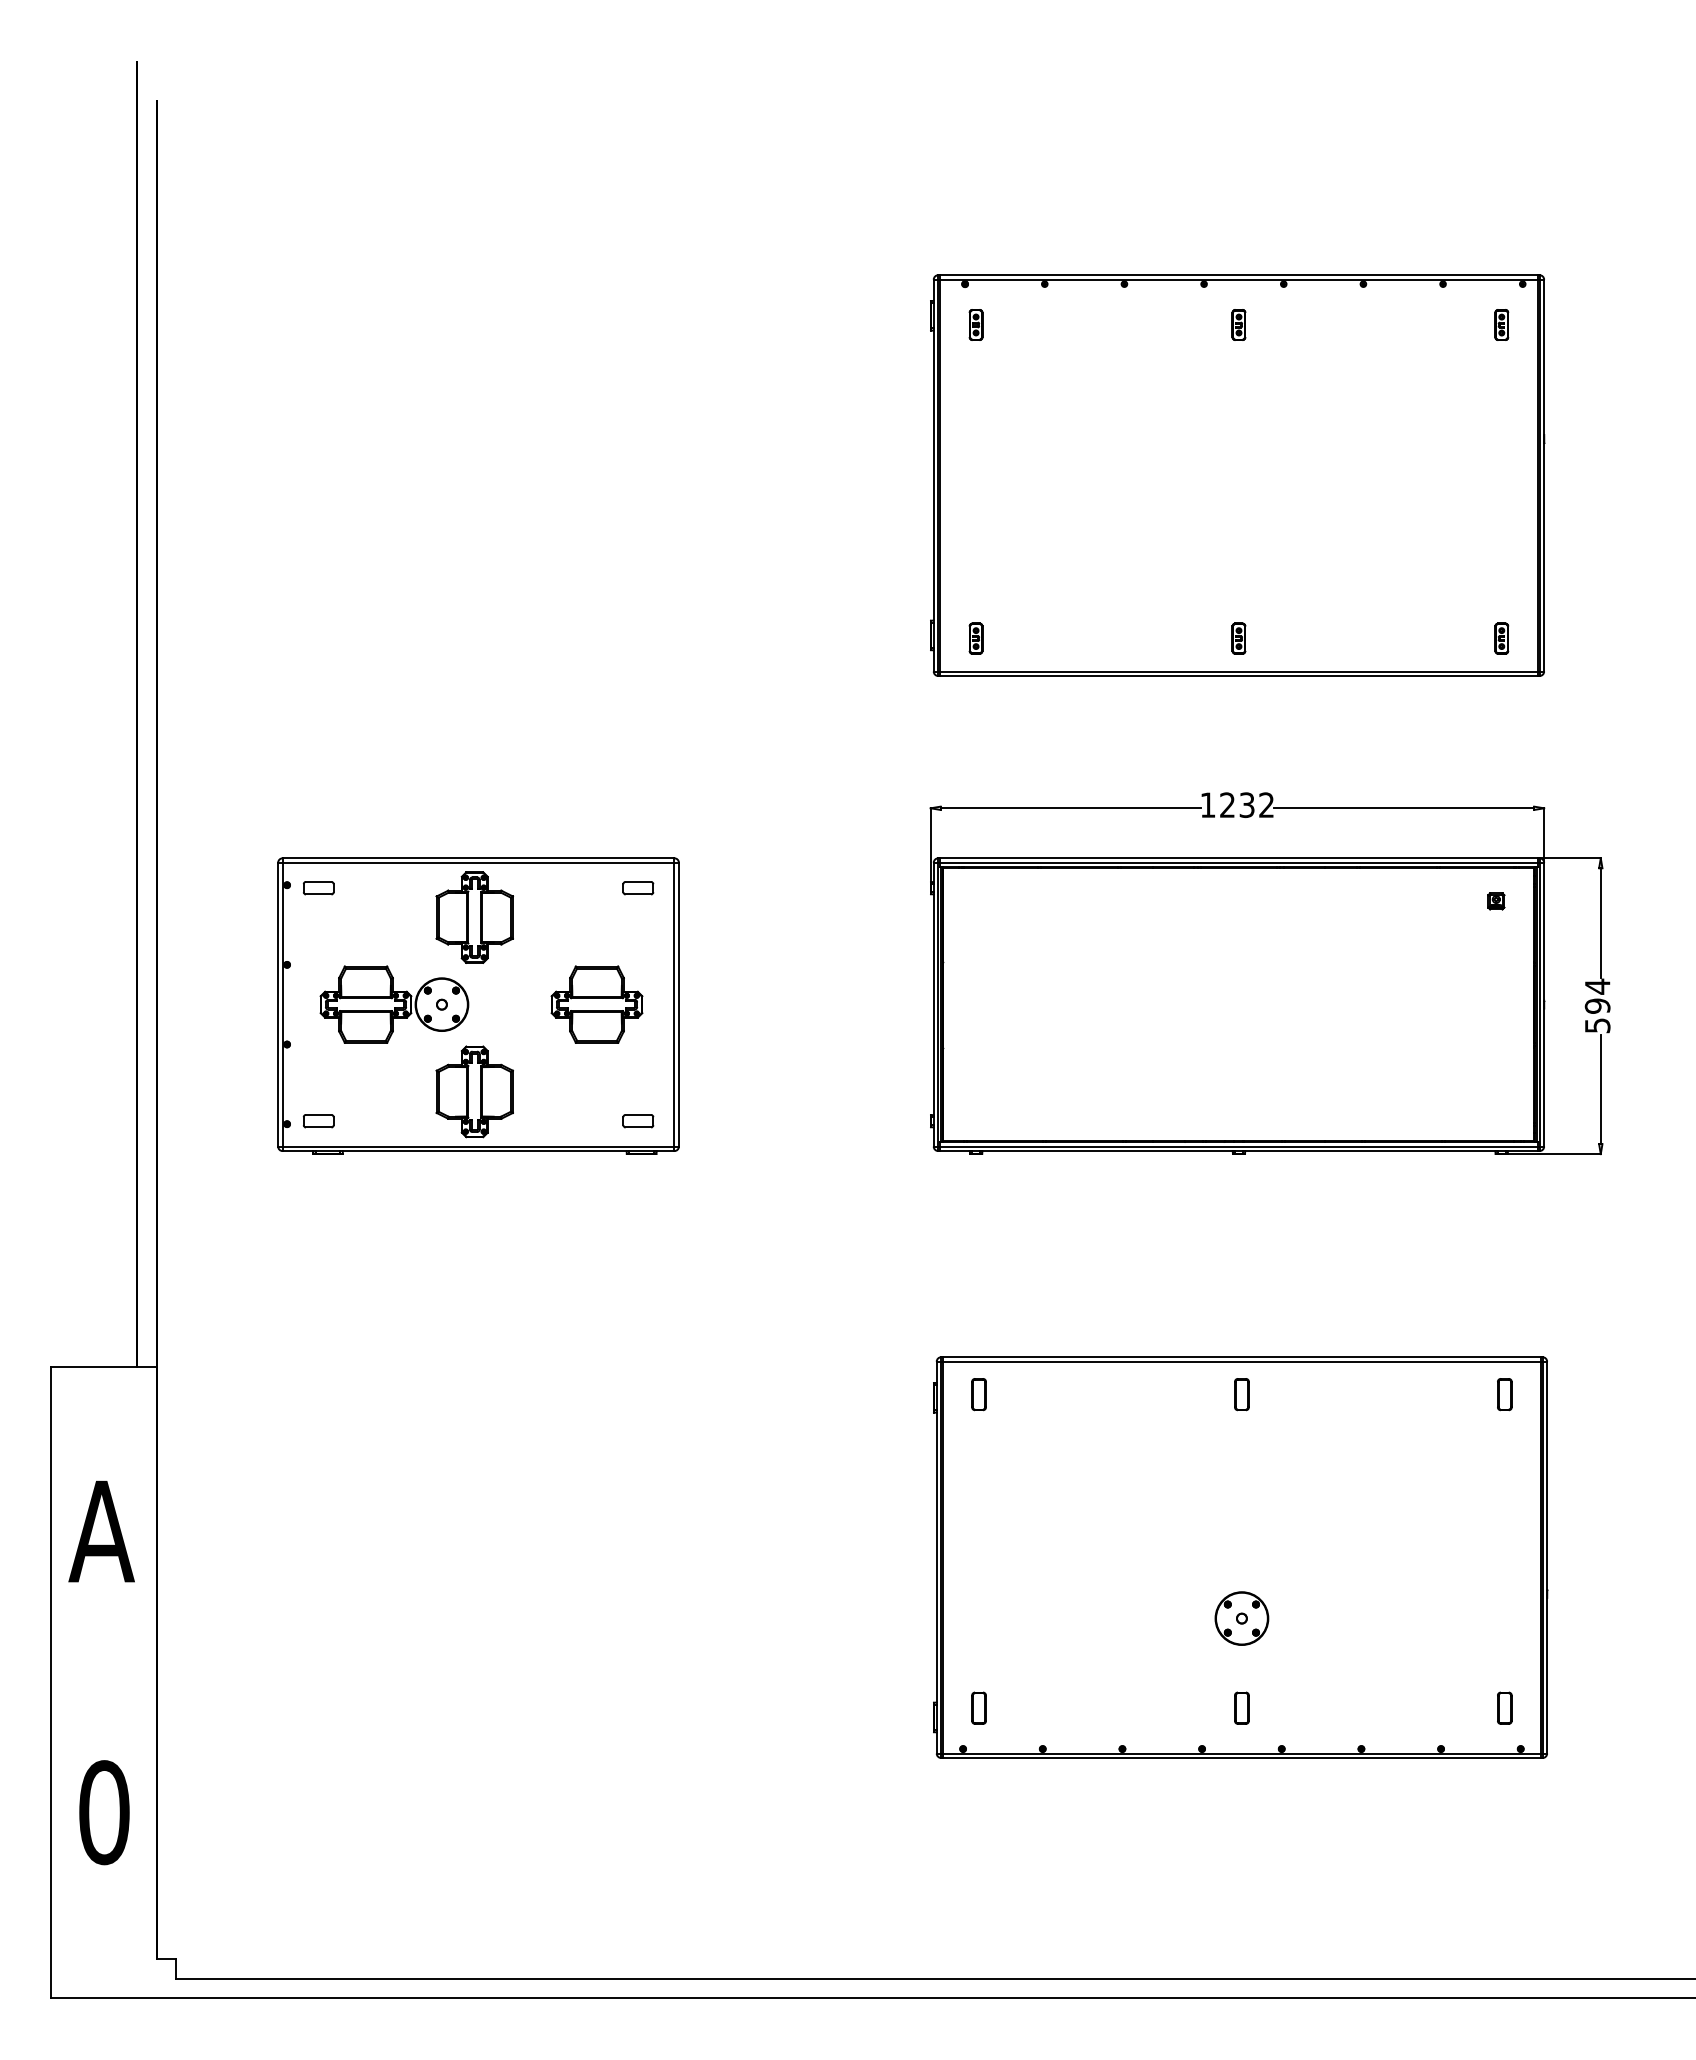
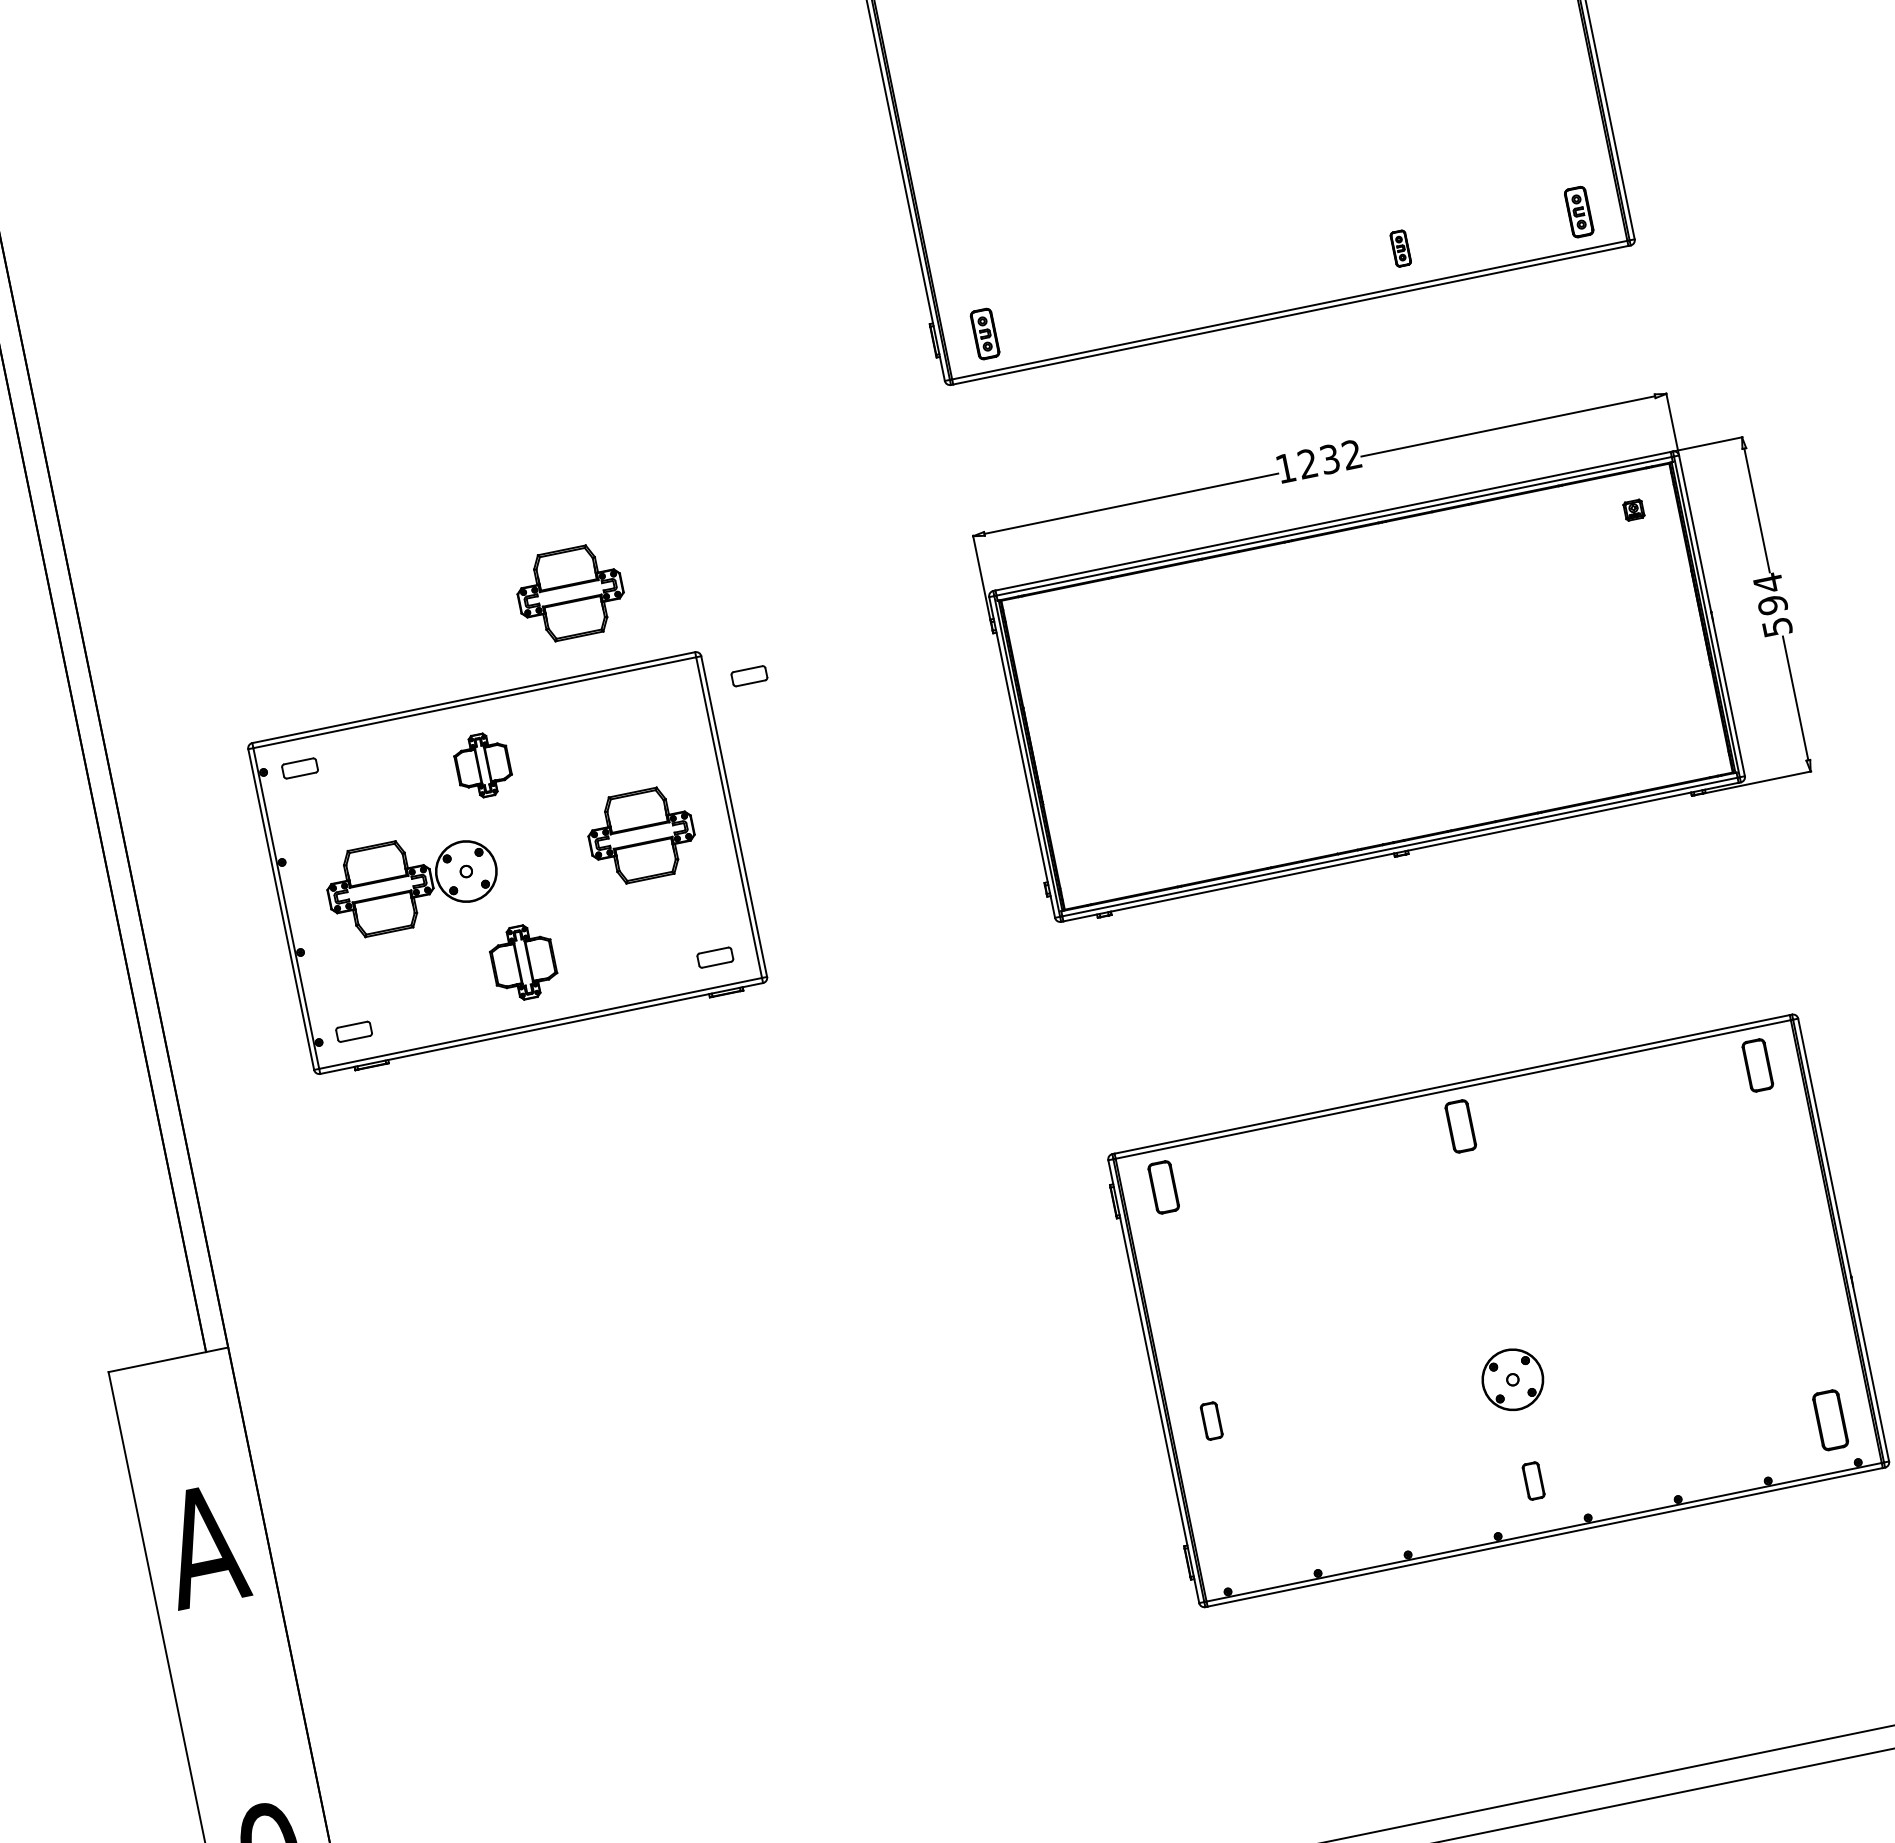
part: (975, 638) -> (984, 333), size x1.4
part: (1238, 638) -> (1400, 248), moved
part: (1501, 638) -> (1578, 211), size x1.4
part: (578, 786) -> (570, 593), added
part: (638, 888) -> (749, 676), moved
part: (474, 917) -> (482, 765), size x0.6
part: (474, 1091) -> (523, 962), size x0.7
part: (978, 1394) -> (1163, 1187), size x1.4
part: (1241, 1394) -> (1460, 1126), size x1.4
part: (1504, 1394) -> (1757, 1065), size x1.4
part: (978, 1707) -> (1210, 1420), moved
part: (1504, 1707) -> (1830, 1419), size x1.6

